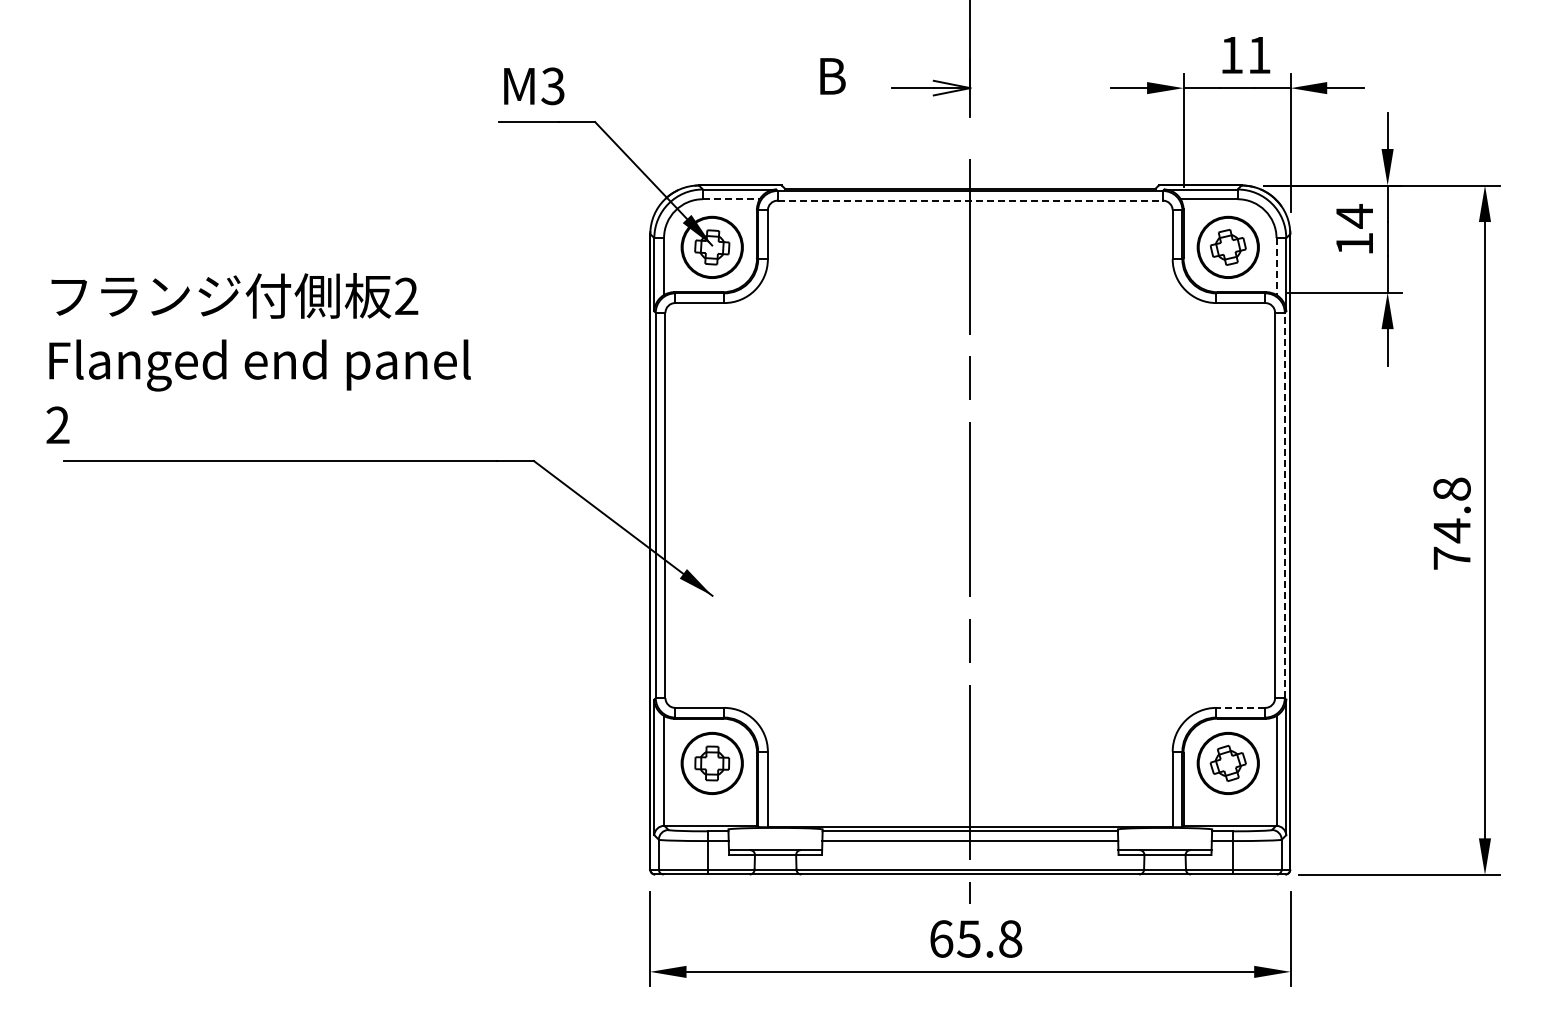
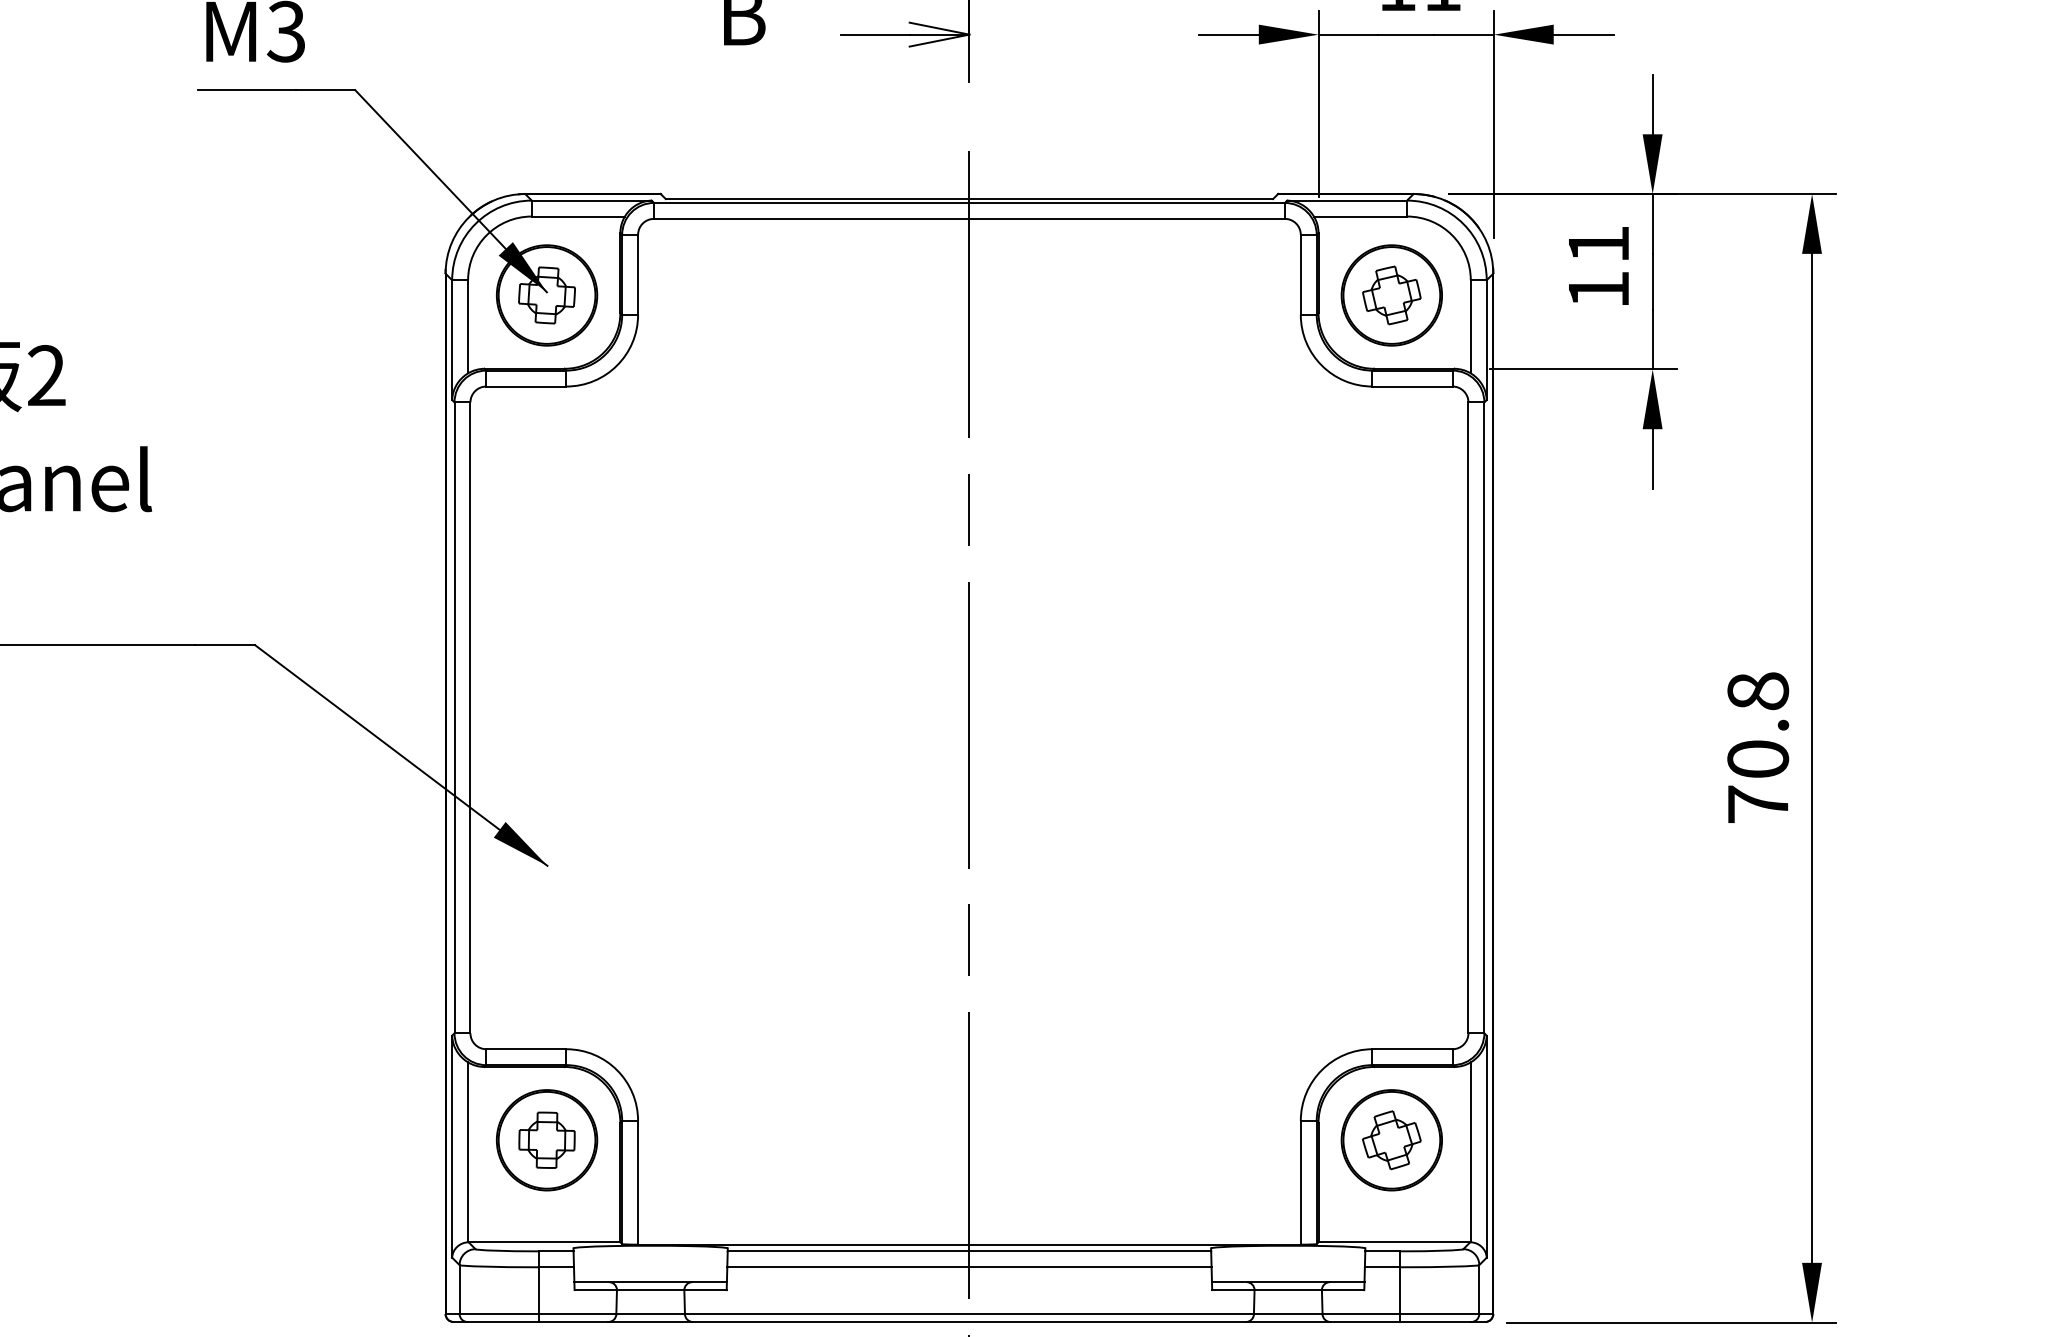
line: (731, 199) -> (578, 216), dashed -> solid
line: (970, 200) -> (969, 218), dashed -> solid
text: (1354, 216) -> (1598, 244), 14 -> 11
line: (1276, 267) -> (1470, 328), dashed -> solid
line: (1284, 505) -> (1483, 717), dashed -> solid
text: (1451, 530) -> (1757, 758), 74.8 -> 70.8
line: (1240, 707) -> (1411, 1048), dashed -> solid

